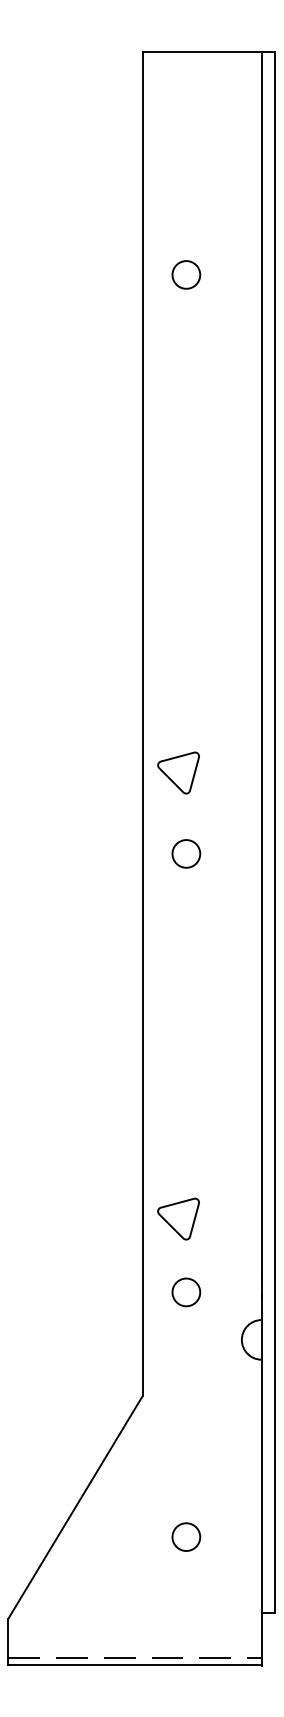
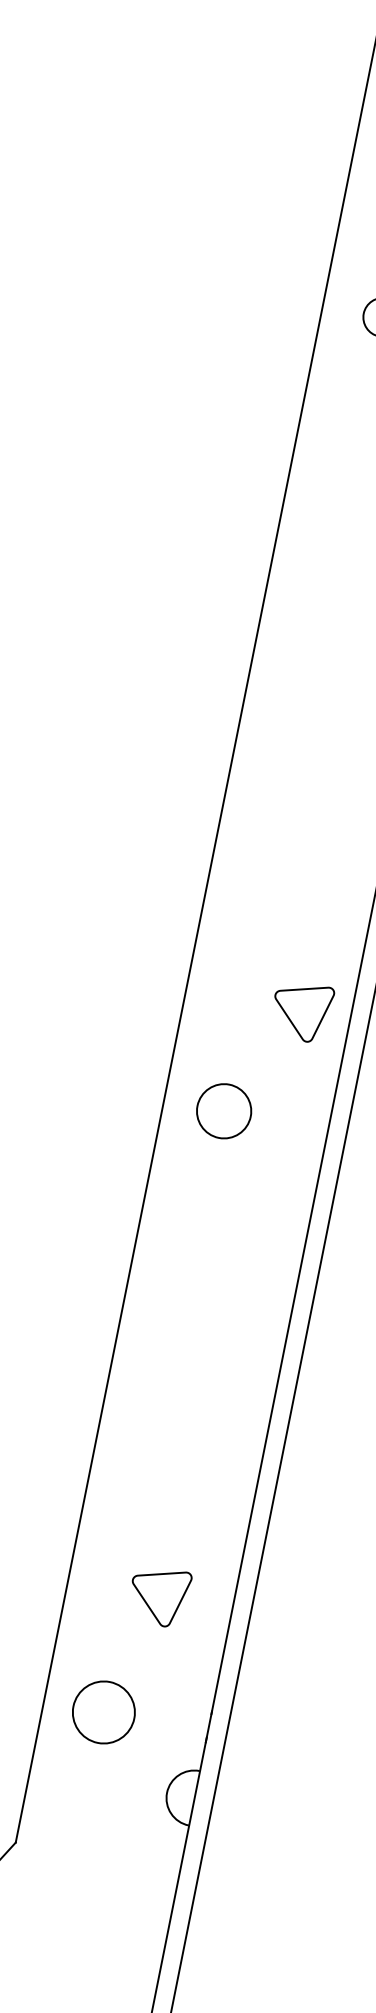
part: (178, 772) -> (301, 1010), moved
circle: (186, 853) -> (224, 1110), size x1.4
part: (178, 1218) -> (158, 1595), moved
circle: (186, 1292) -> (104, 1712), size x1.6

